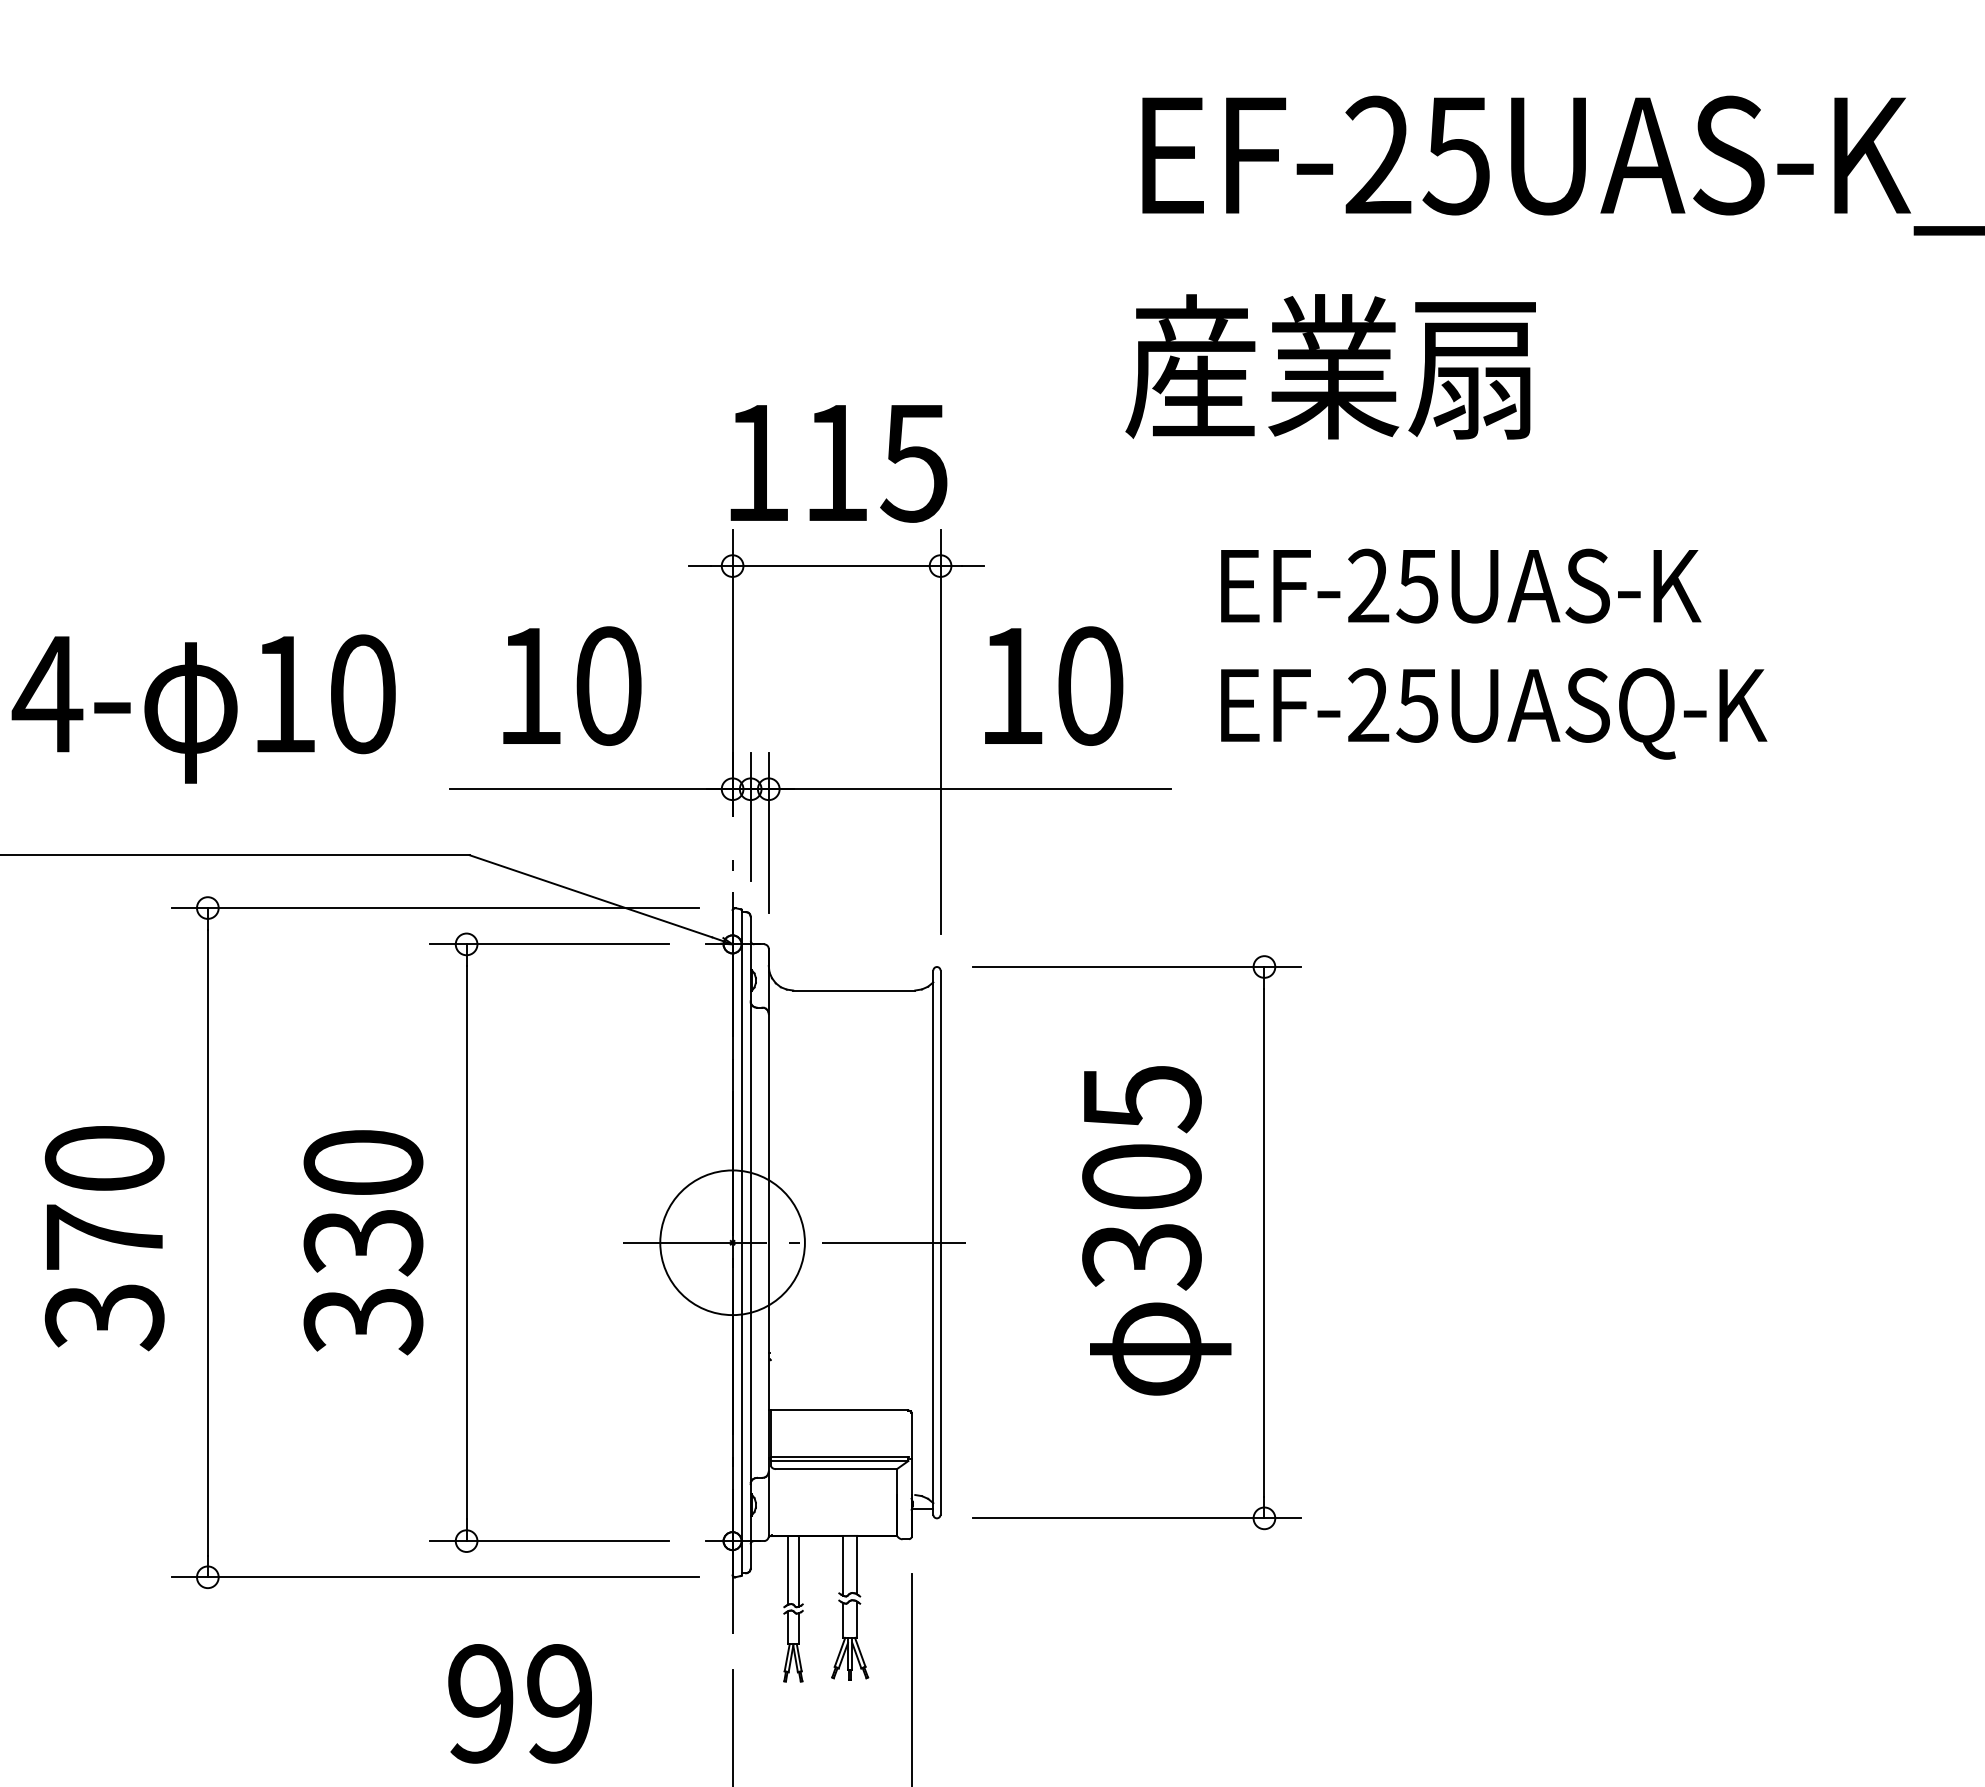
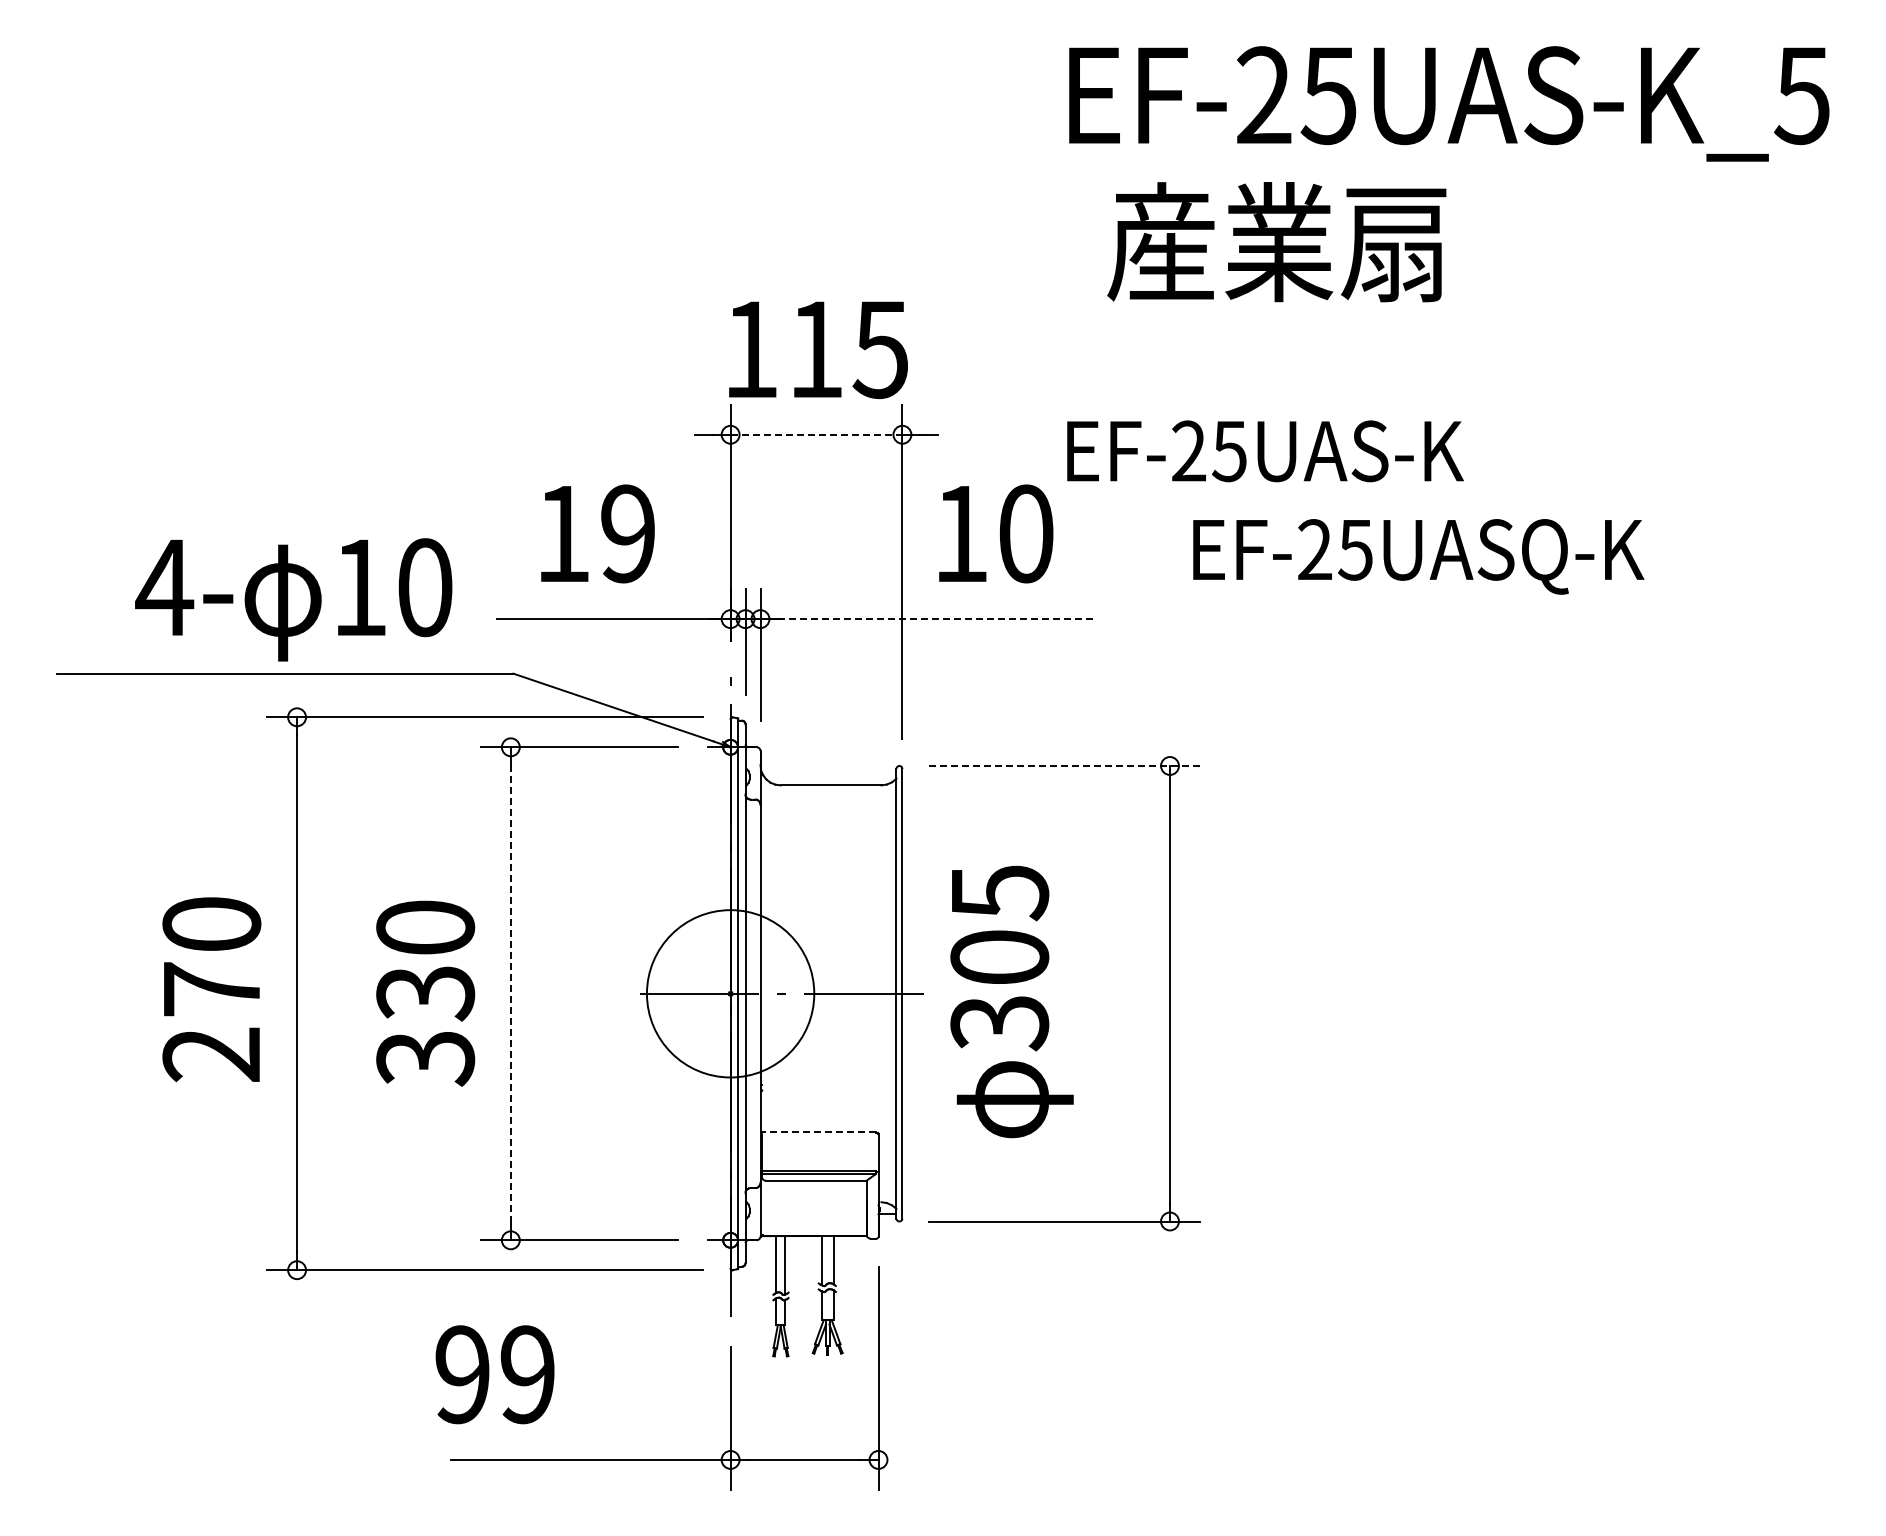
text: (1330, 367) -> (1276, 242), moved
line: (836, 565) -> (816, 434), solid -> dashed
text: (1461, 586) -> (1265, 451), moved
text: (609, 685) -> (628, 533), 10 -> 19
text: (203, 708) -> (293, 599), moved
text: (1493, 713) -> (1418, 556), moved
line: (981, 789) -> (936, 619), solid -> dashed
line: (1137, 966) -> (1065, 765), solid -> dashed
text: (1156, 1230) -> (1011, 1001), moved
line: (466, 1242) -> (510, 993), solid -> dashed
circle: (732, 1242) -> (730, 993), size x1.4
text: (104, 1317) -> (211, 1055), 370 -> 270
line: (838, 1410) -> (818, 1132), solid -> dashed
text: (519, 1703) -> (494, 1374), moved

